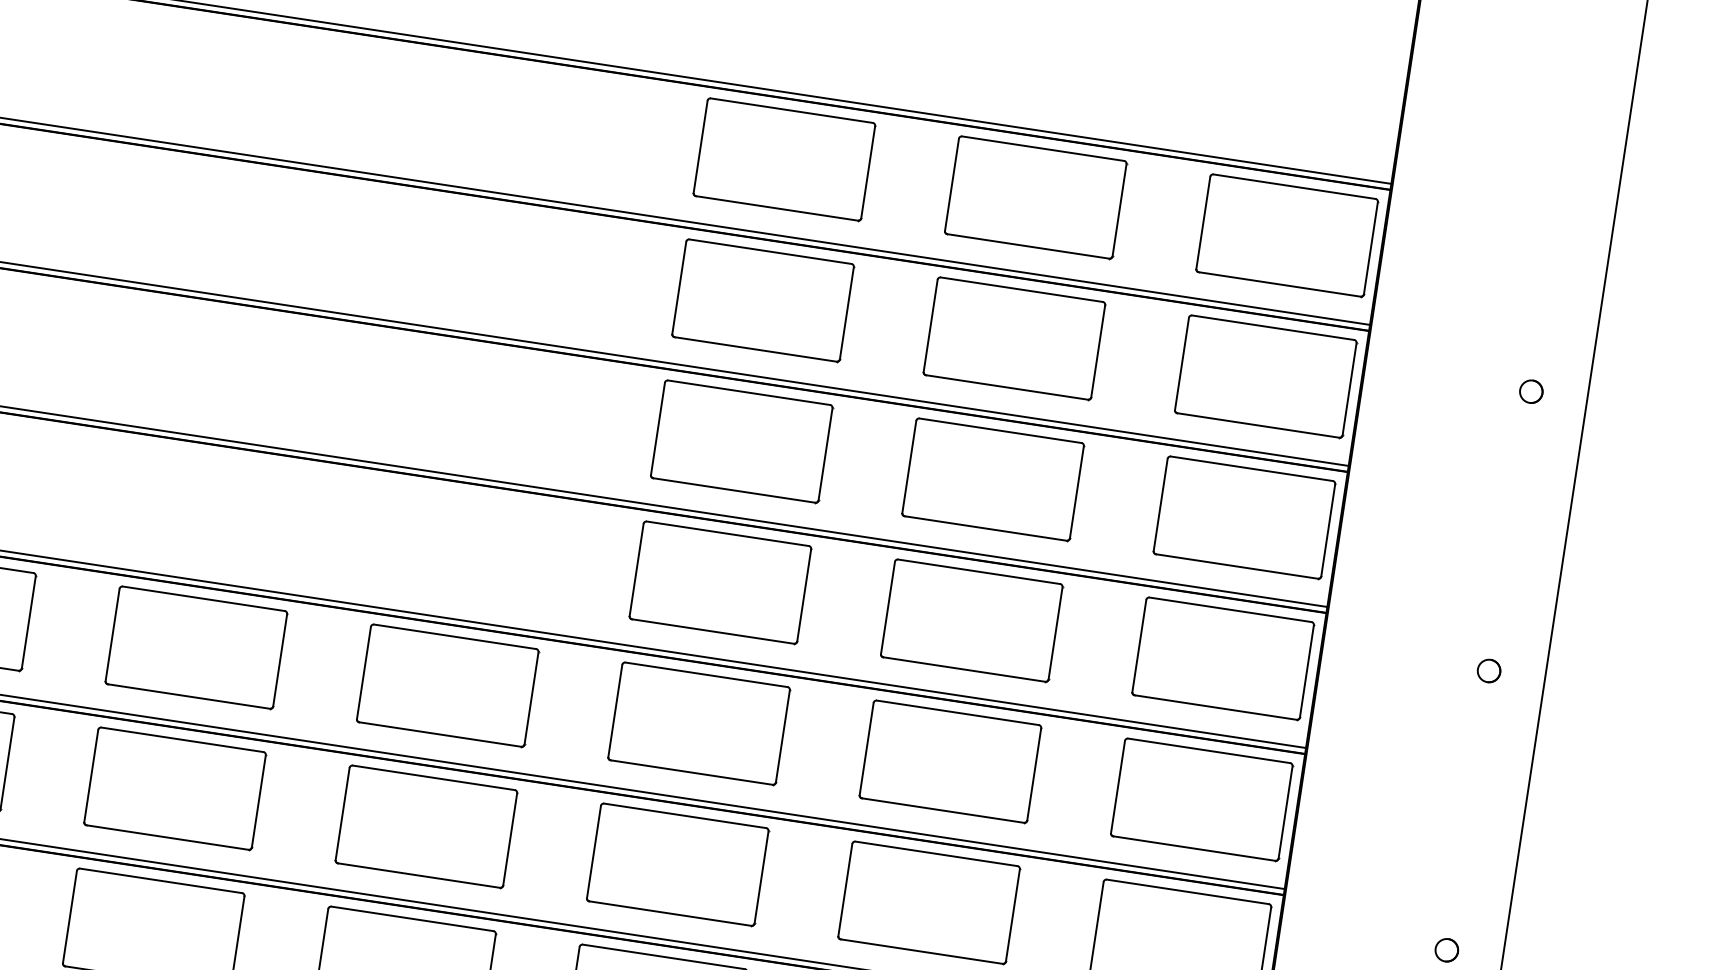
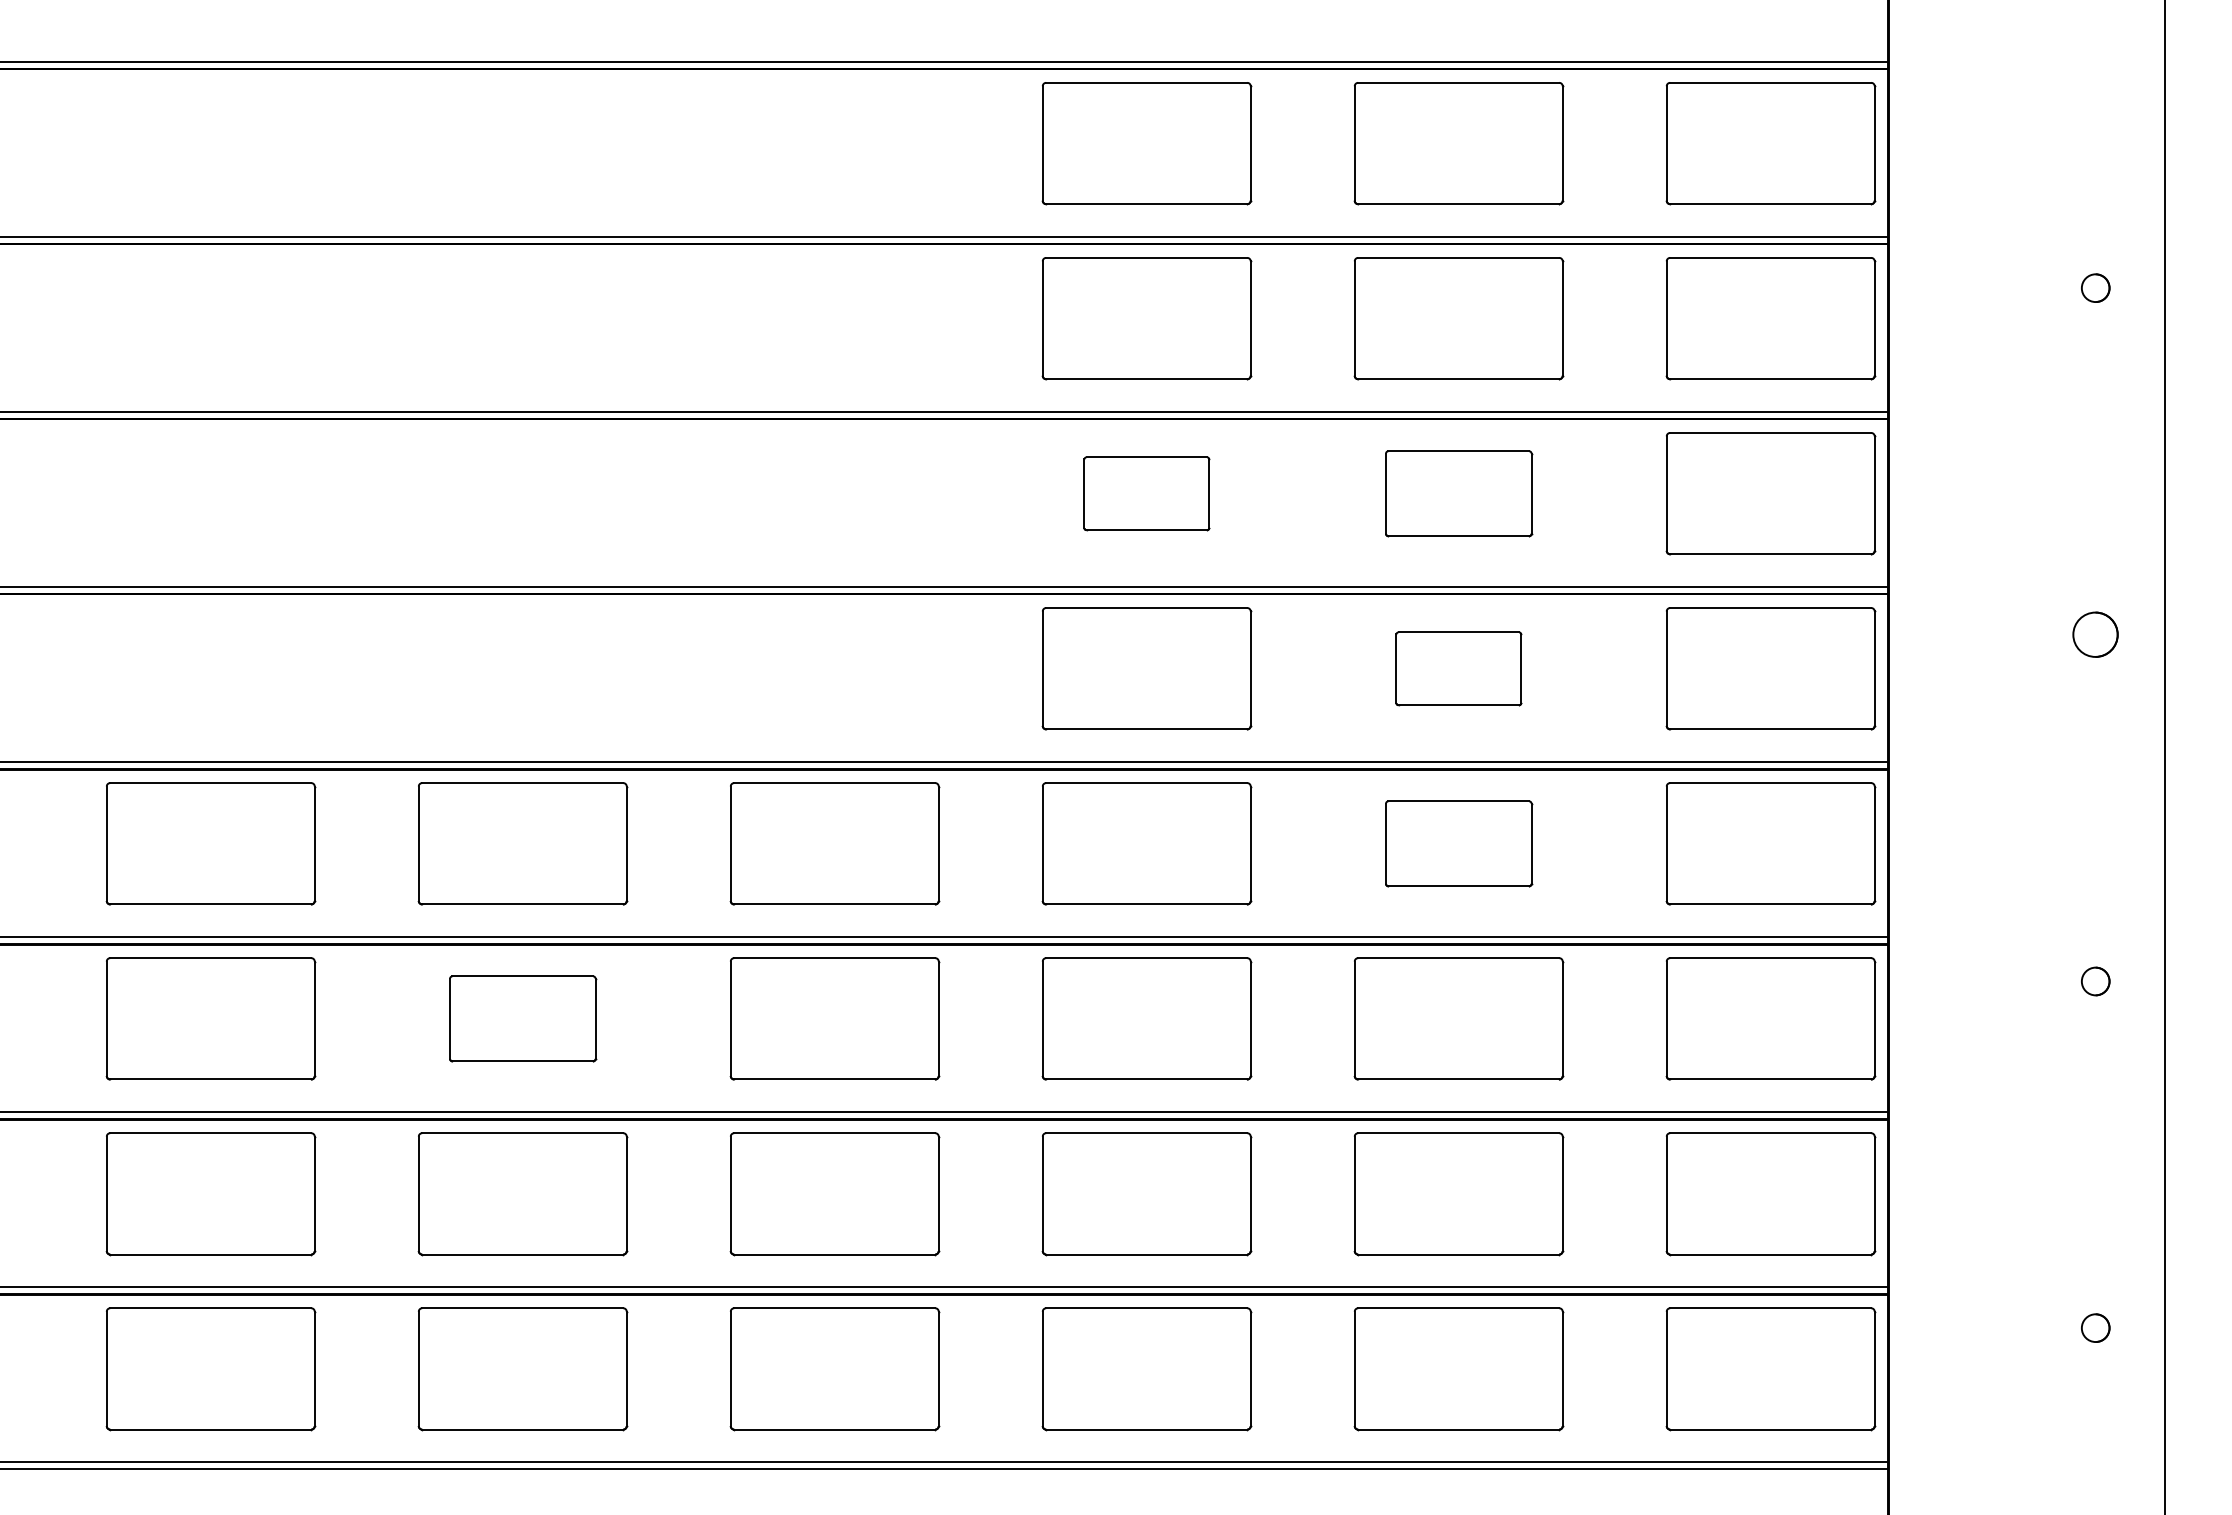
part: (741, 441) -> (1146, 493), size x0.6
part: (992, 479) -> (1458, 493), size x0.7
part: (971, 620) -> (1458, 668), size x0.6
circle: (1488, 670) -> (2095, 634), size x1.6
part: (950, 761) -> (1458, 843), size x0.7
part: (174, 788) -> (522, 1018), size x0.7

